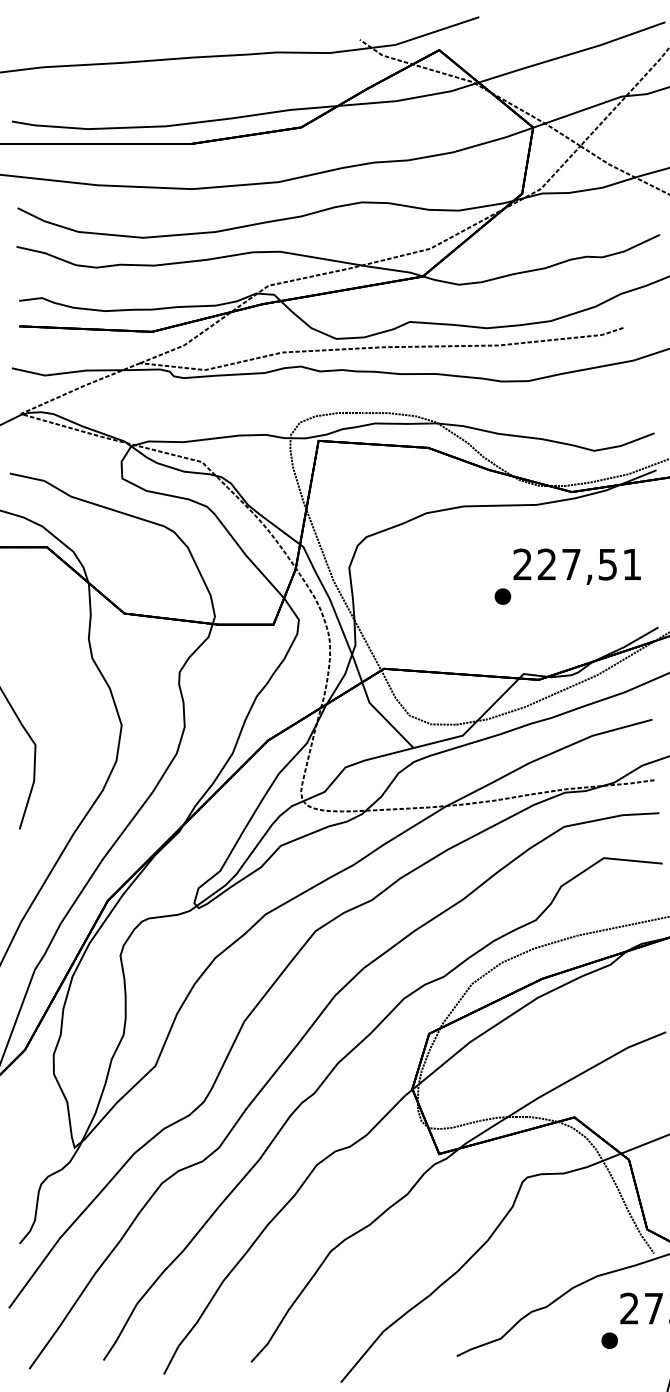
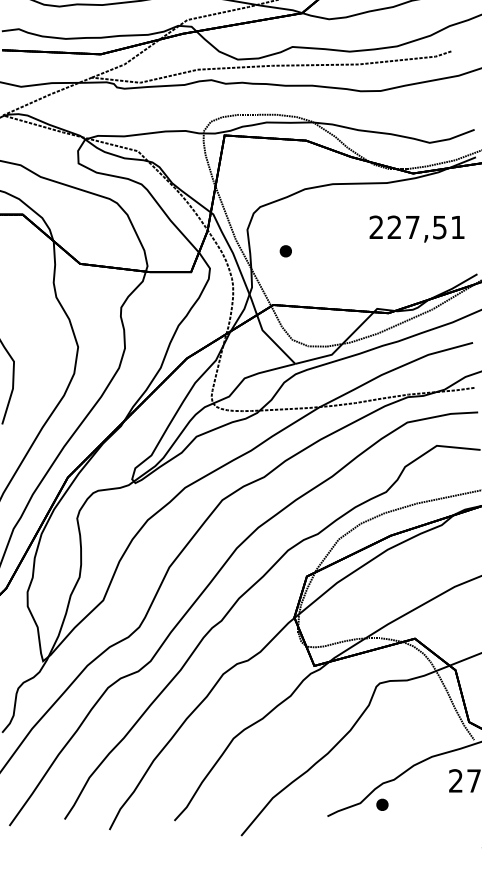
part: (502, 596) -> (285, 251), moved
part: (609, 1340) -> (382, 804), moved

